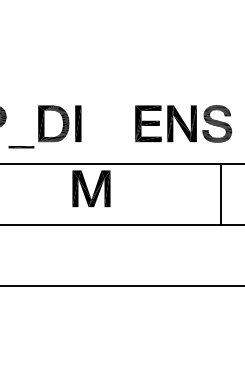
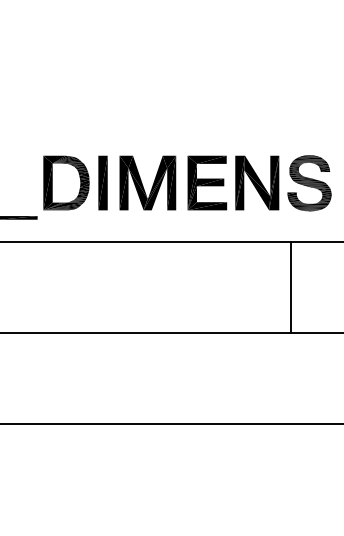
part: (91, 188) -> (147, 182), moved
line: (220, 193) -> (290, 286), moved

